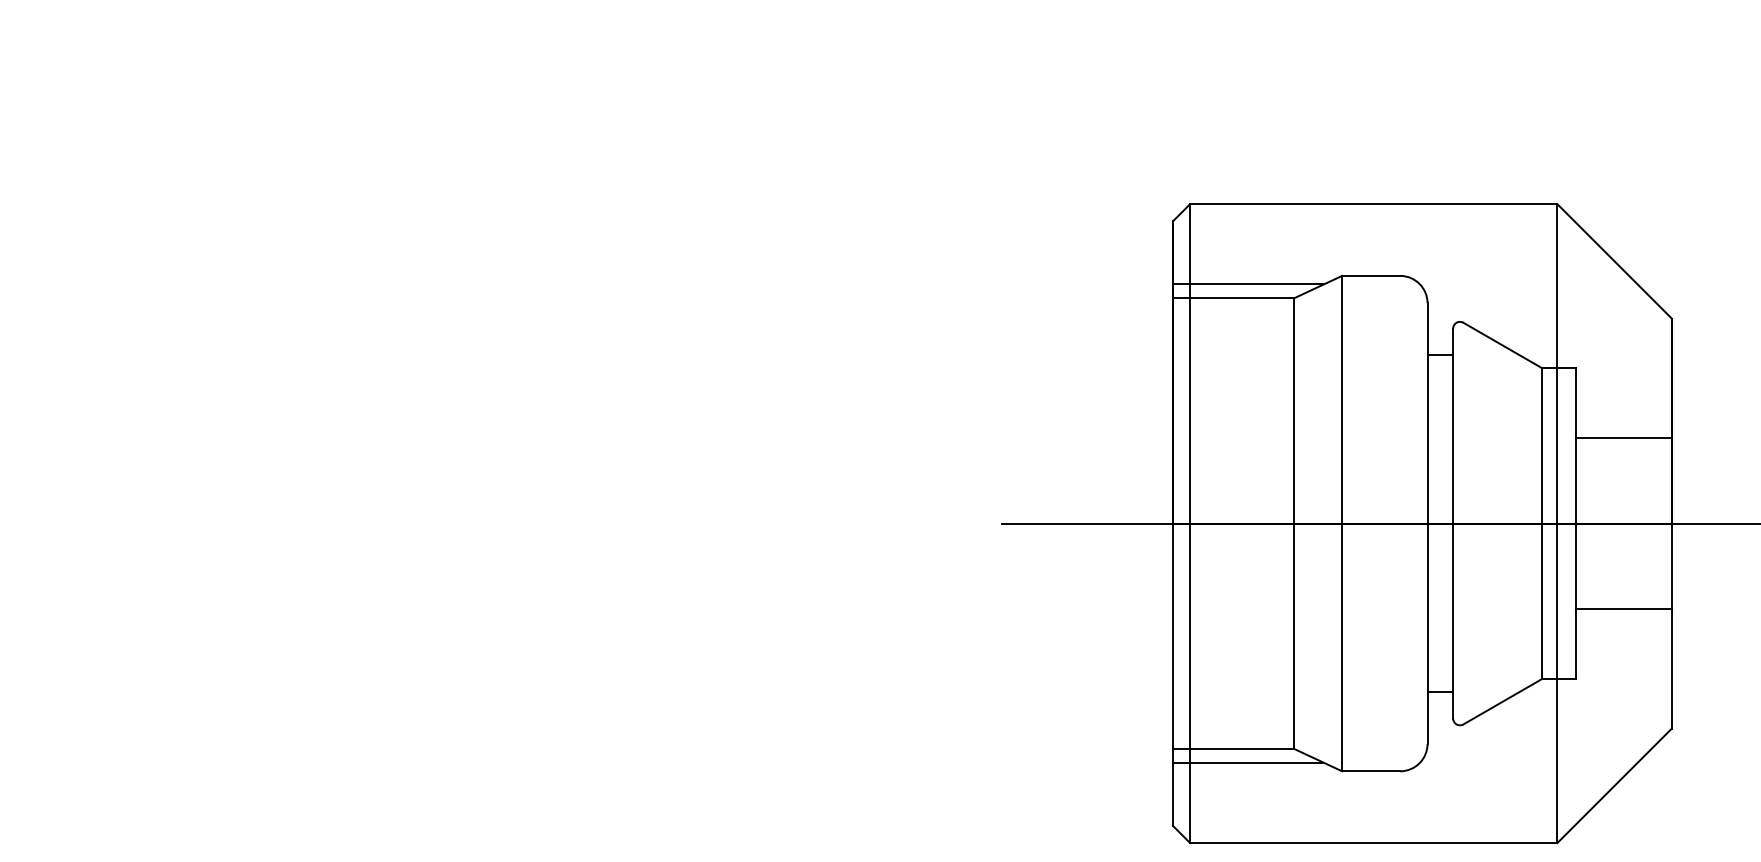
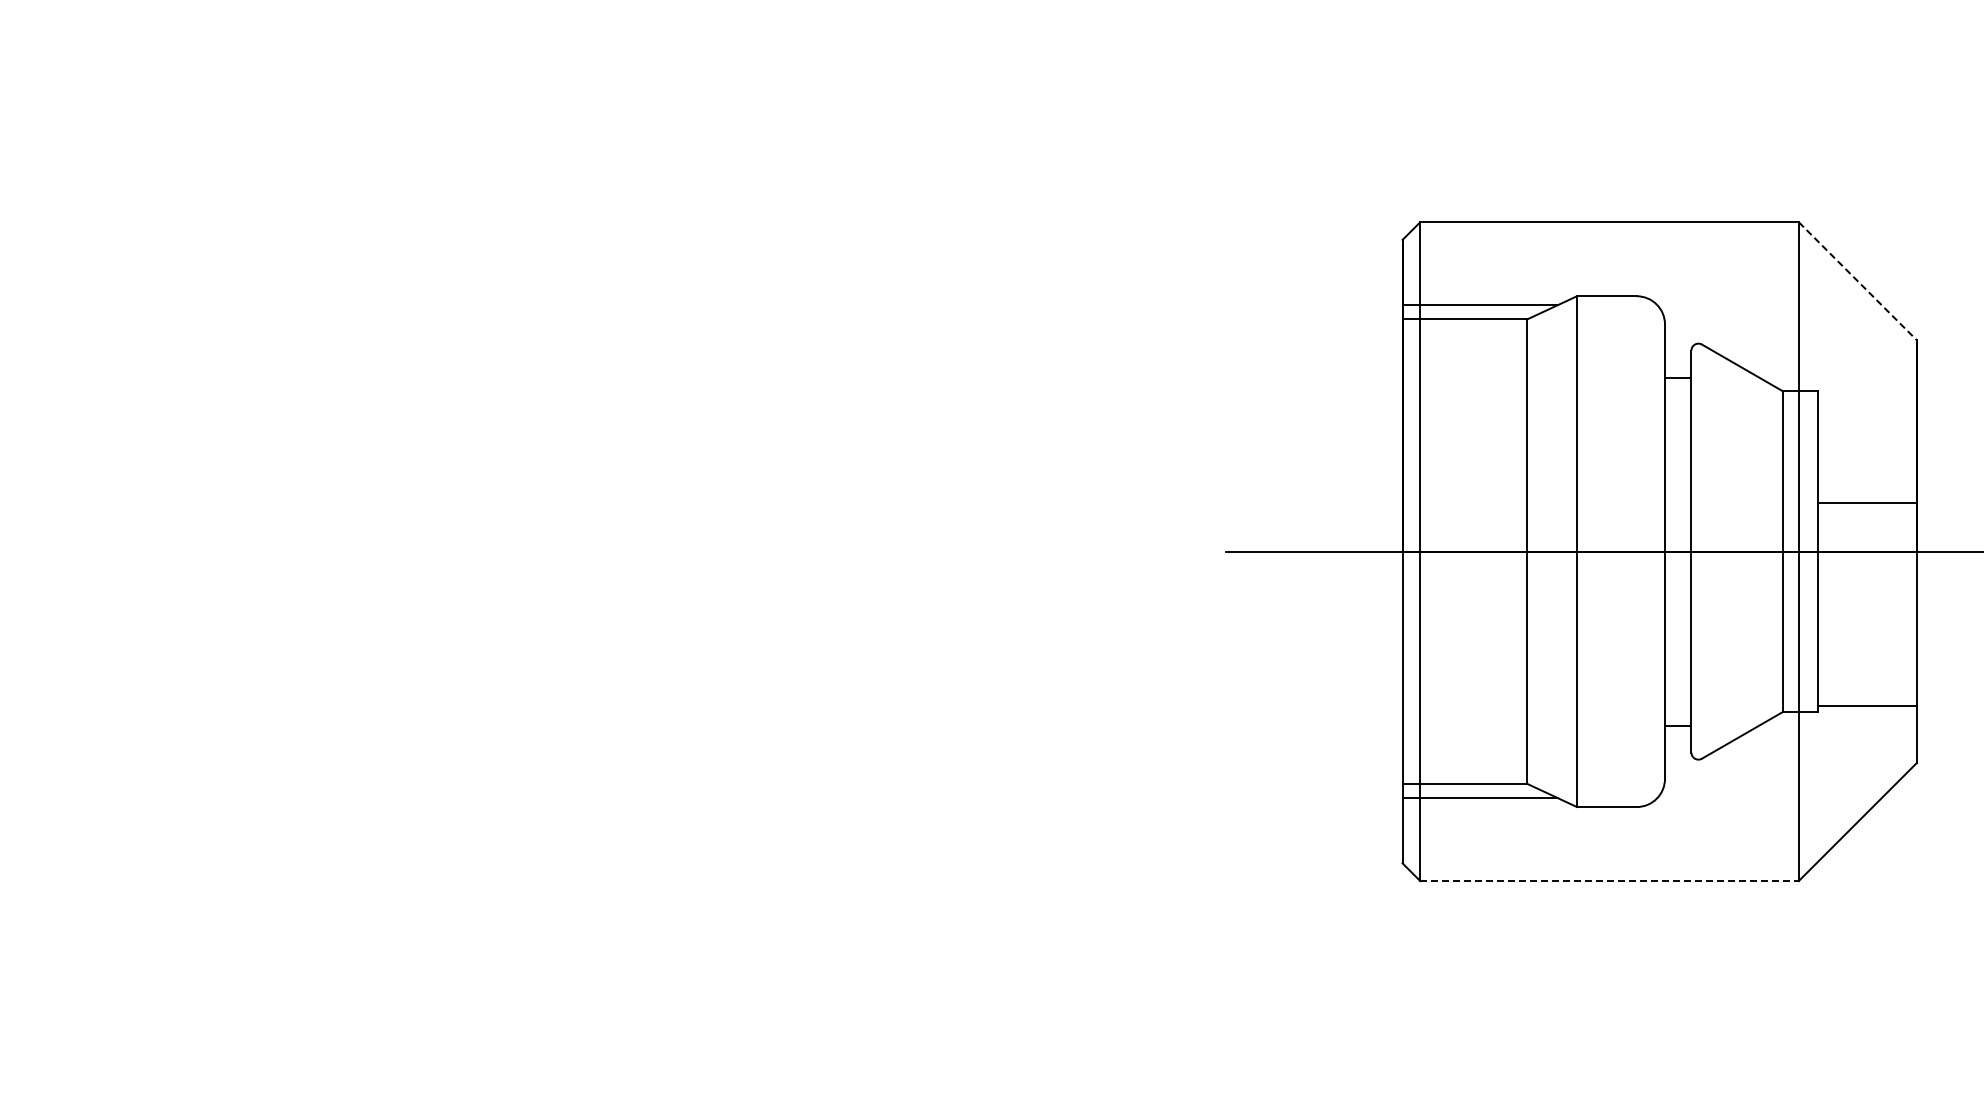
line: (1615, 261) -> (1858, 281), solid -> dashed
line: (1623, 438) -> (1867, 502), moved
line: (1623, 608) -> (1867, 705), moved
line: (1374, 843) -> (1610, 881), solid -> dashed

